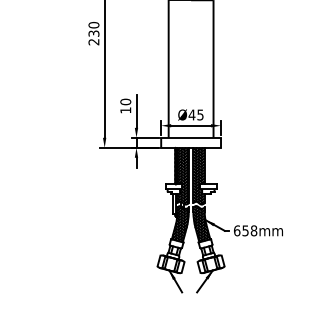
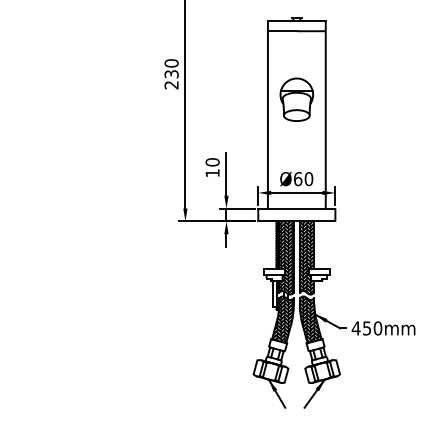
part: (190, 53) -> (296, 99), added
text: (196, 115) -> (303, 179), Ø45 -> Ø60
text: (245, 230) -> (366, 328), 658mm -> 450mm

